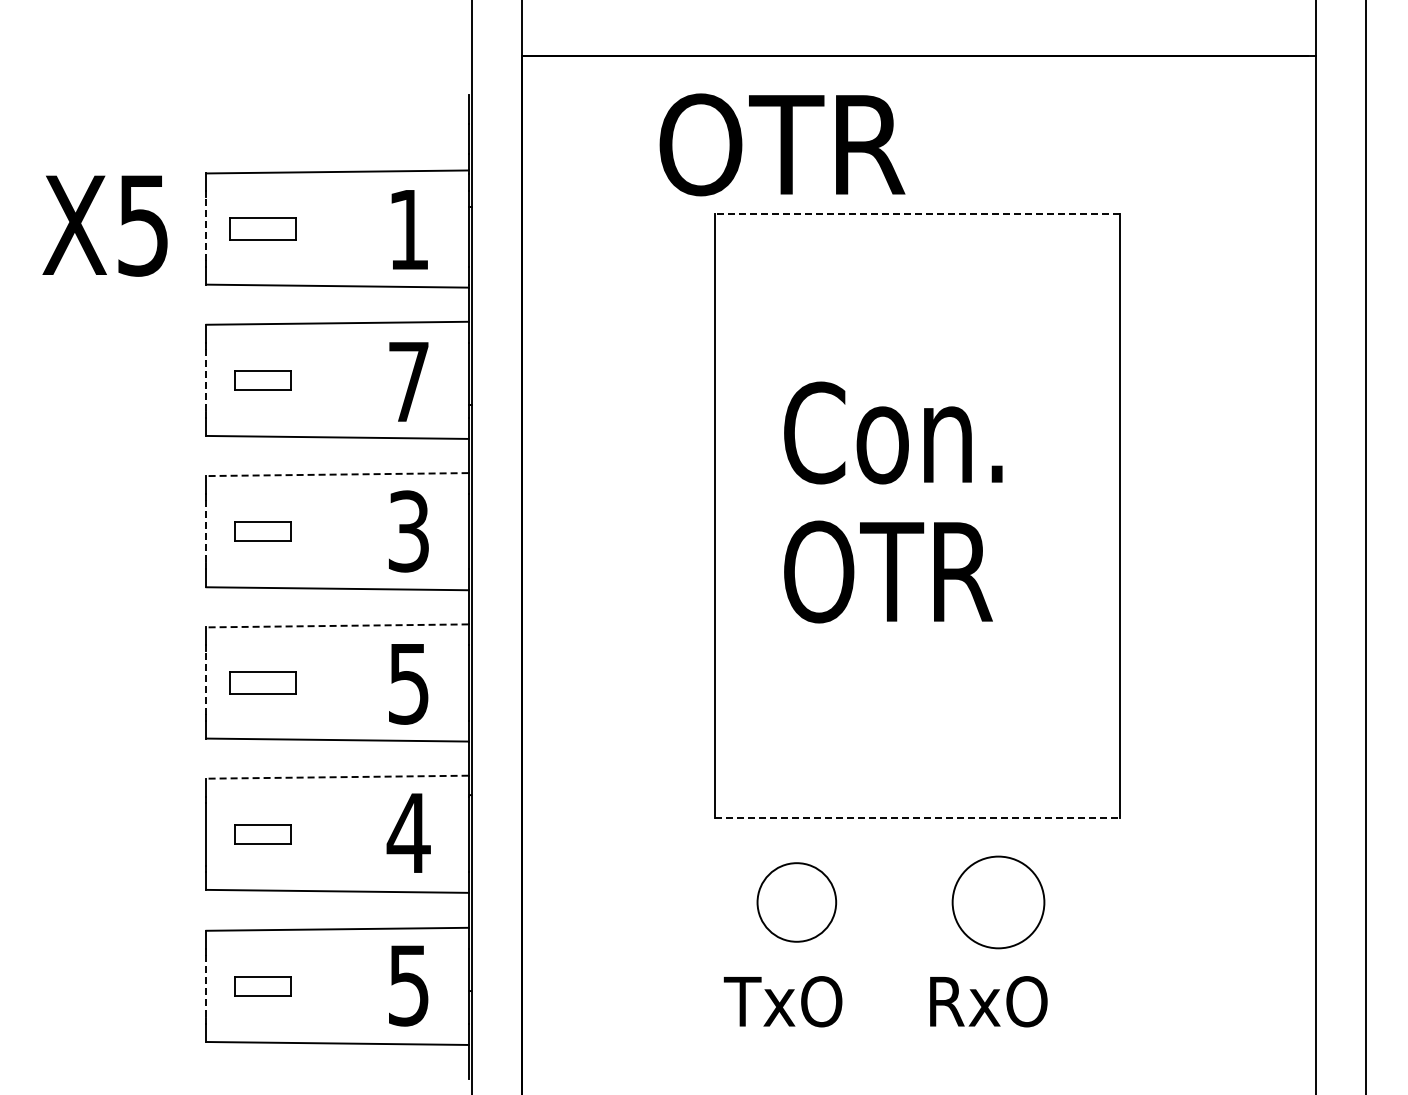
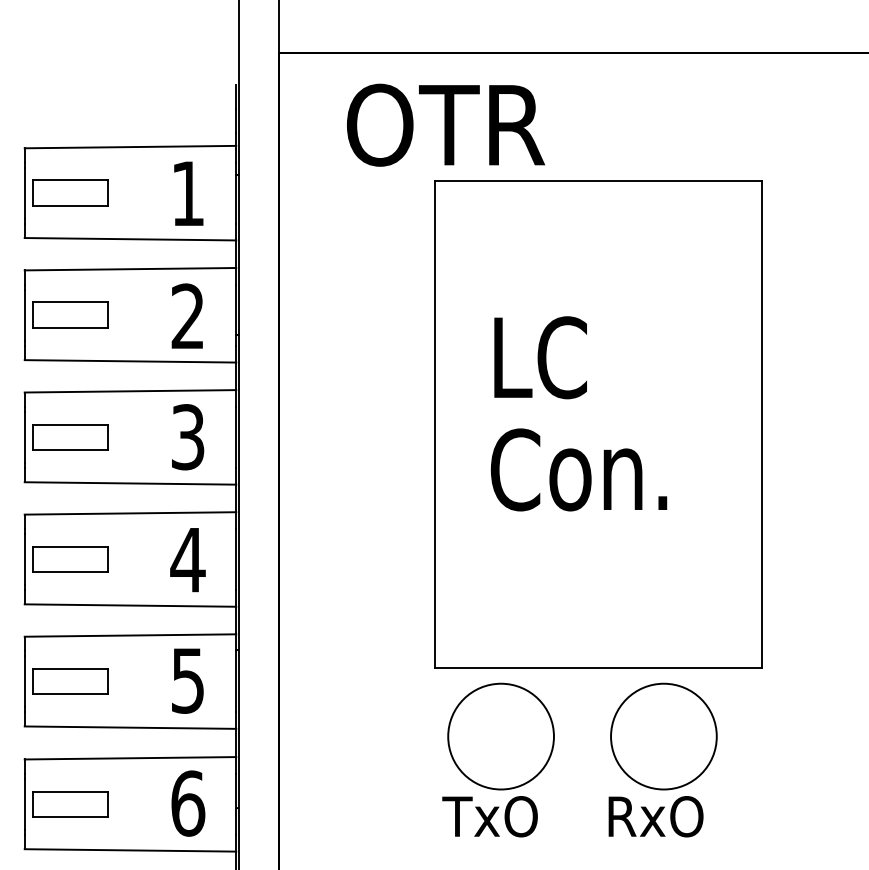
text: (782, 144) -> (445, 124), moved
line: (917, 214) -> (598, 181), dashed -> solid
part: (262, 228) -> (69, 192), size x1.43
line: (206, 229) -> (24, 193), dashed -> solid
part: (262, 379) -> (69, 314), size x1.67
line: (206, 380) -> (24, 315), dashed -> solid
text: (408, 380) -> (187, 315), 7 -> 2
text: (893, 432) -> (579, 357), Con. -> LC
line: (337, 474) -> (130, 391), dashed -> solid
line: (206, 531) -> (24, 437), dashed -> solid
part: (262, 531) -> (69, 437), size x1.67
text: (896, 571) -> (581, 469), OTR -> Con.
line: (337, 625) -> (130, 513), dashed -> solid
line: (206, 682) -> (24, 559), dashed -> solid
part: (262, 682) -> (69, 559), size x1.43
text: (408, 684) -> (187, 560), 5 -> 4
line: (337, 777) -> (130, 635), dashed -> solid
line: (917, 817) -> (598, 668), dashed -> solid
part: (262, 833) -> (69, 680), size x1.67
text: (408, 833) -> (187, 680), 4 -> 5
circle: (796, 902) -> (500, 736), size x1.67
circle: (998, 902) -> (663, 736), size x1.43
text: (409, 985) -> (188, 803), 5 -> 6
line: (206, 986) -> (24, 804), dashed -> solid
part: (262, 986) -> (69, 804), size x1.67

